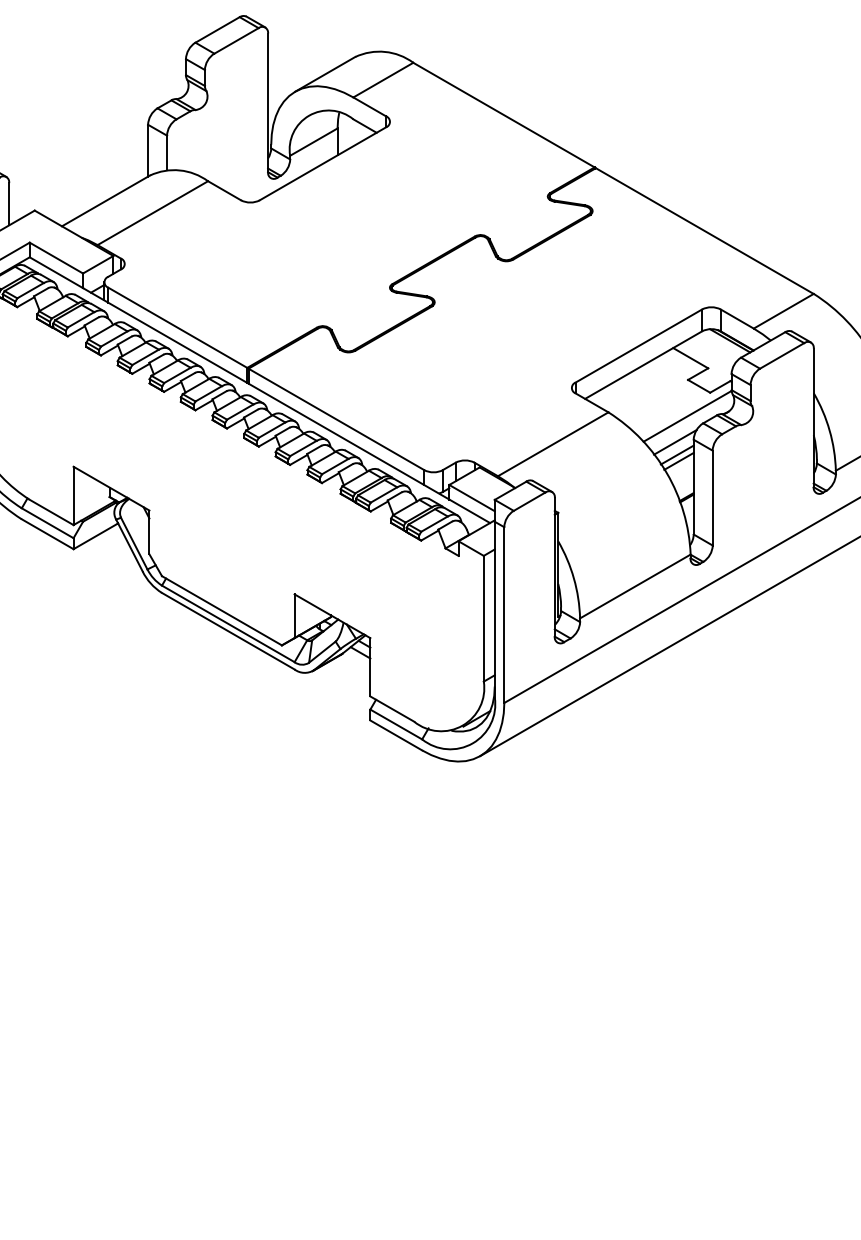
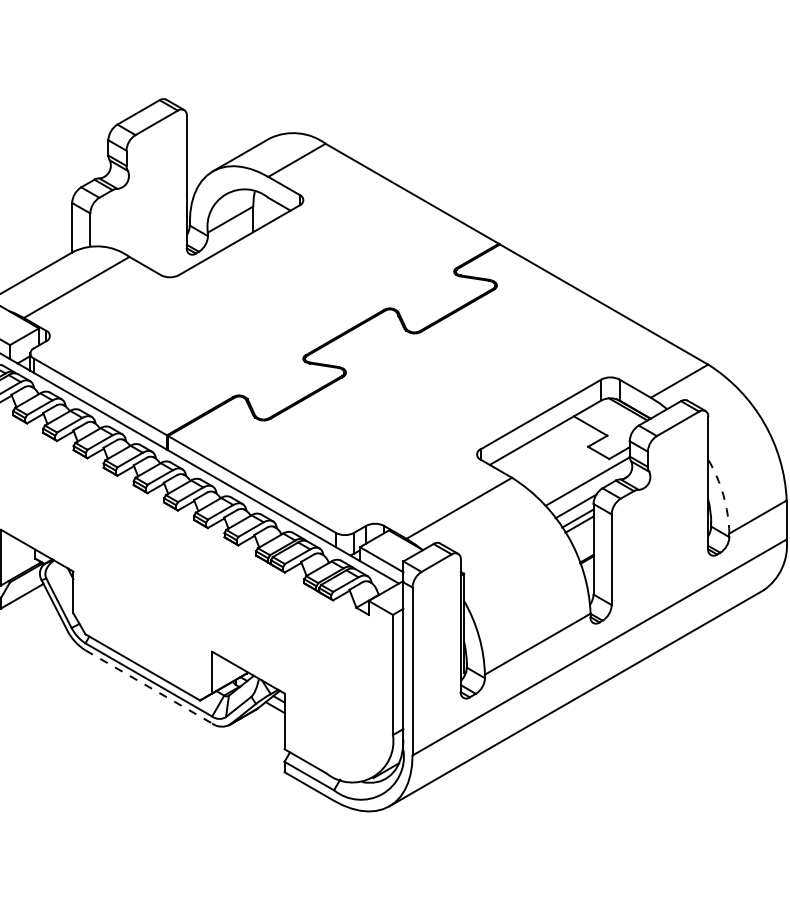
arc: (829, 430) -> (723, 495), solid -> dashed
line: (228, 631) -> (149, 687), solid -> dashed

